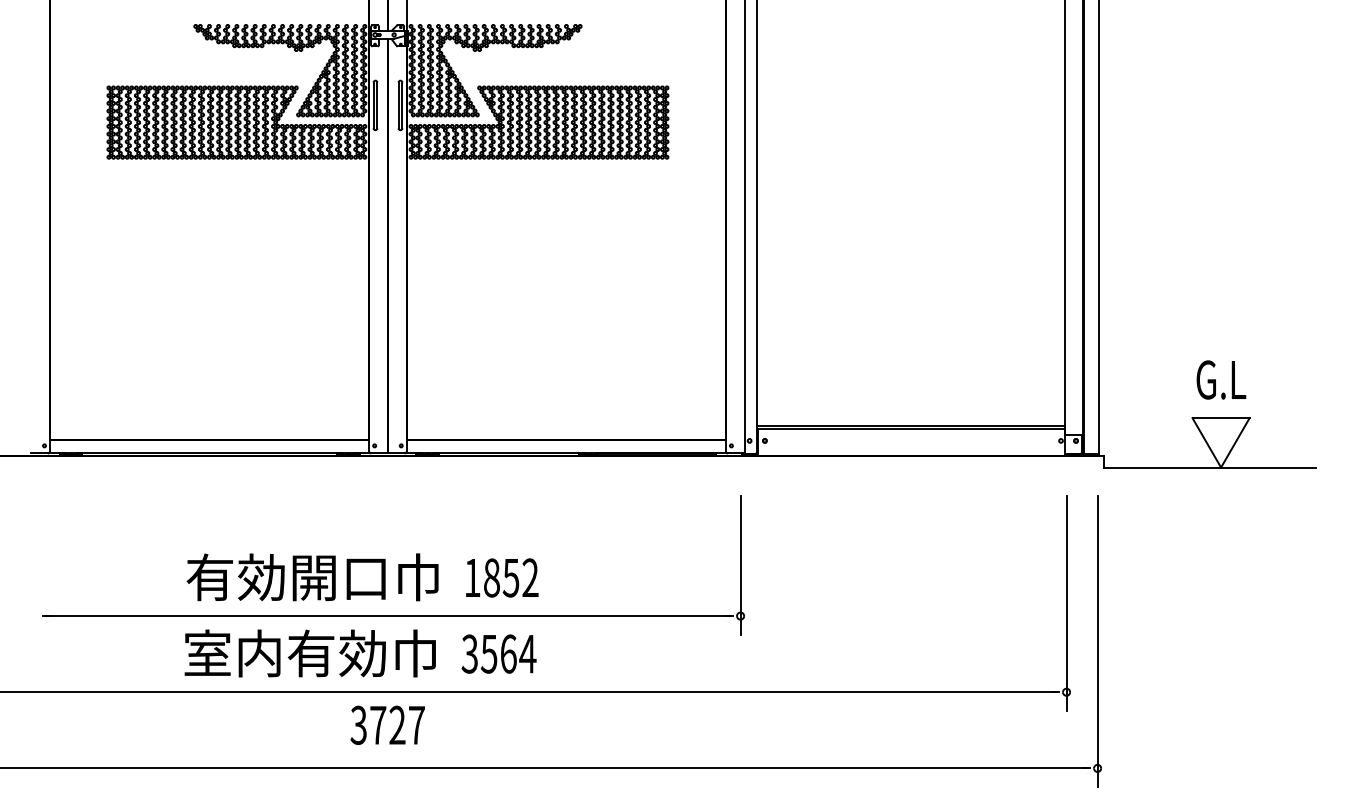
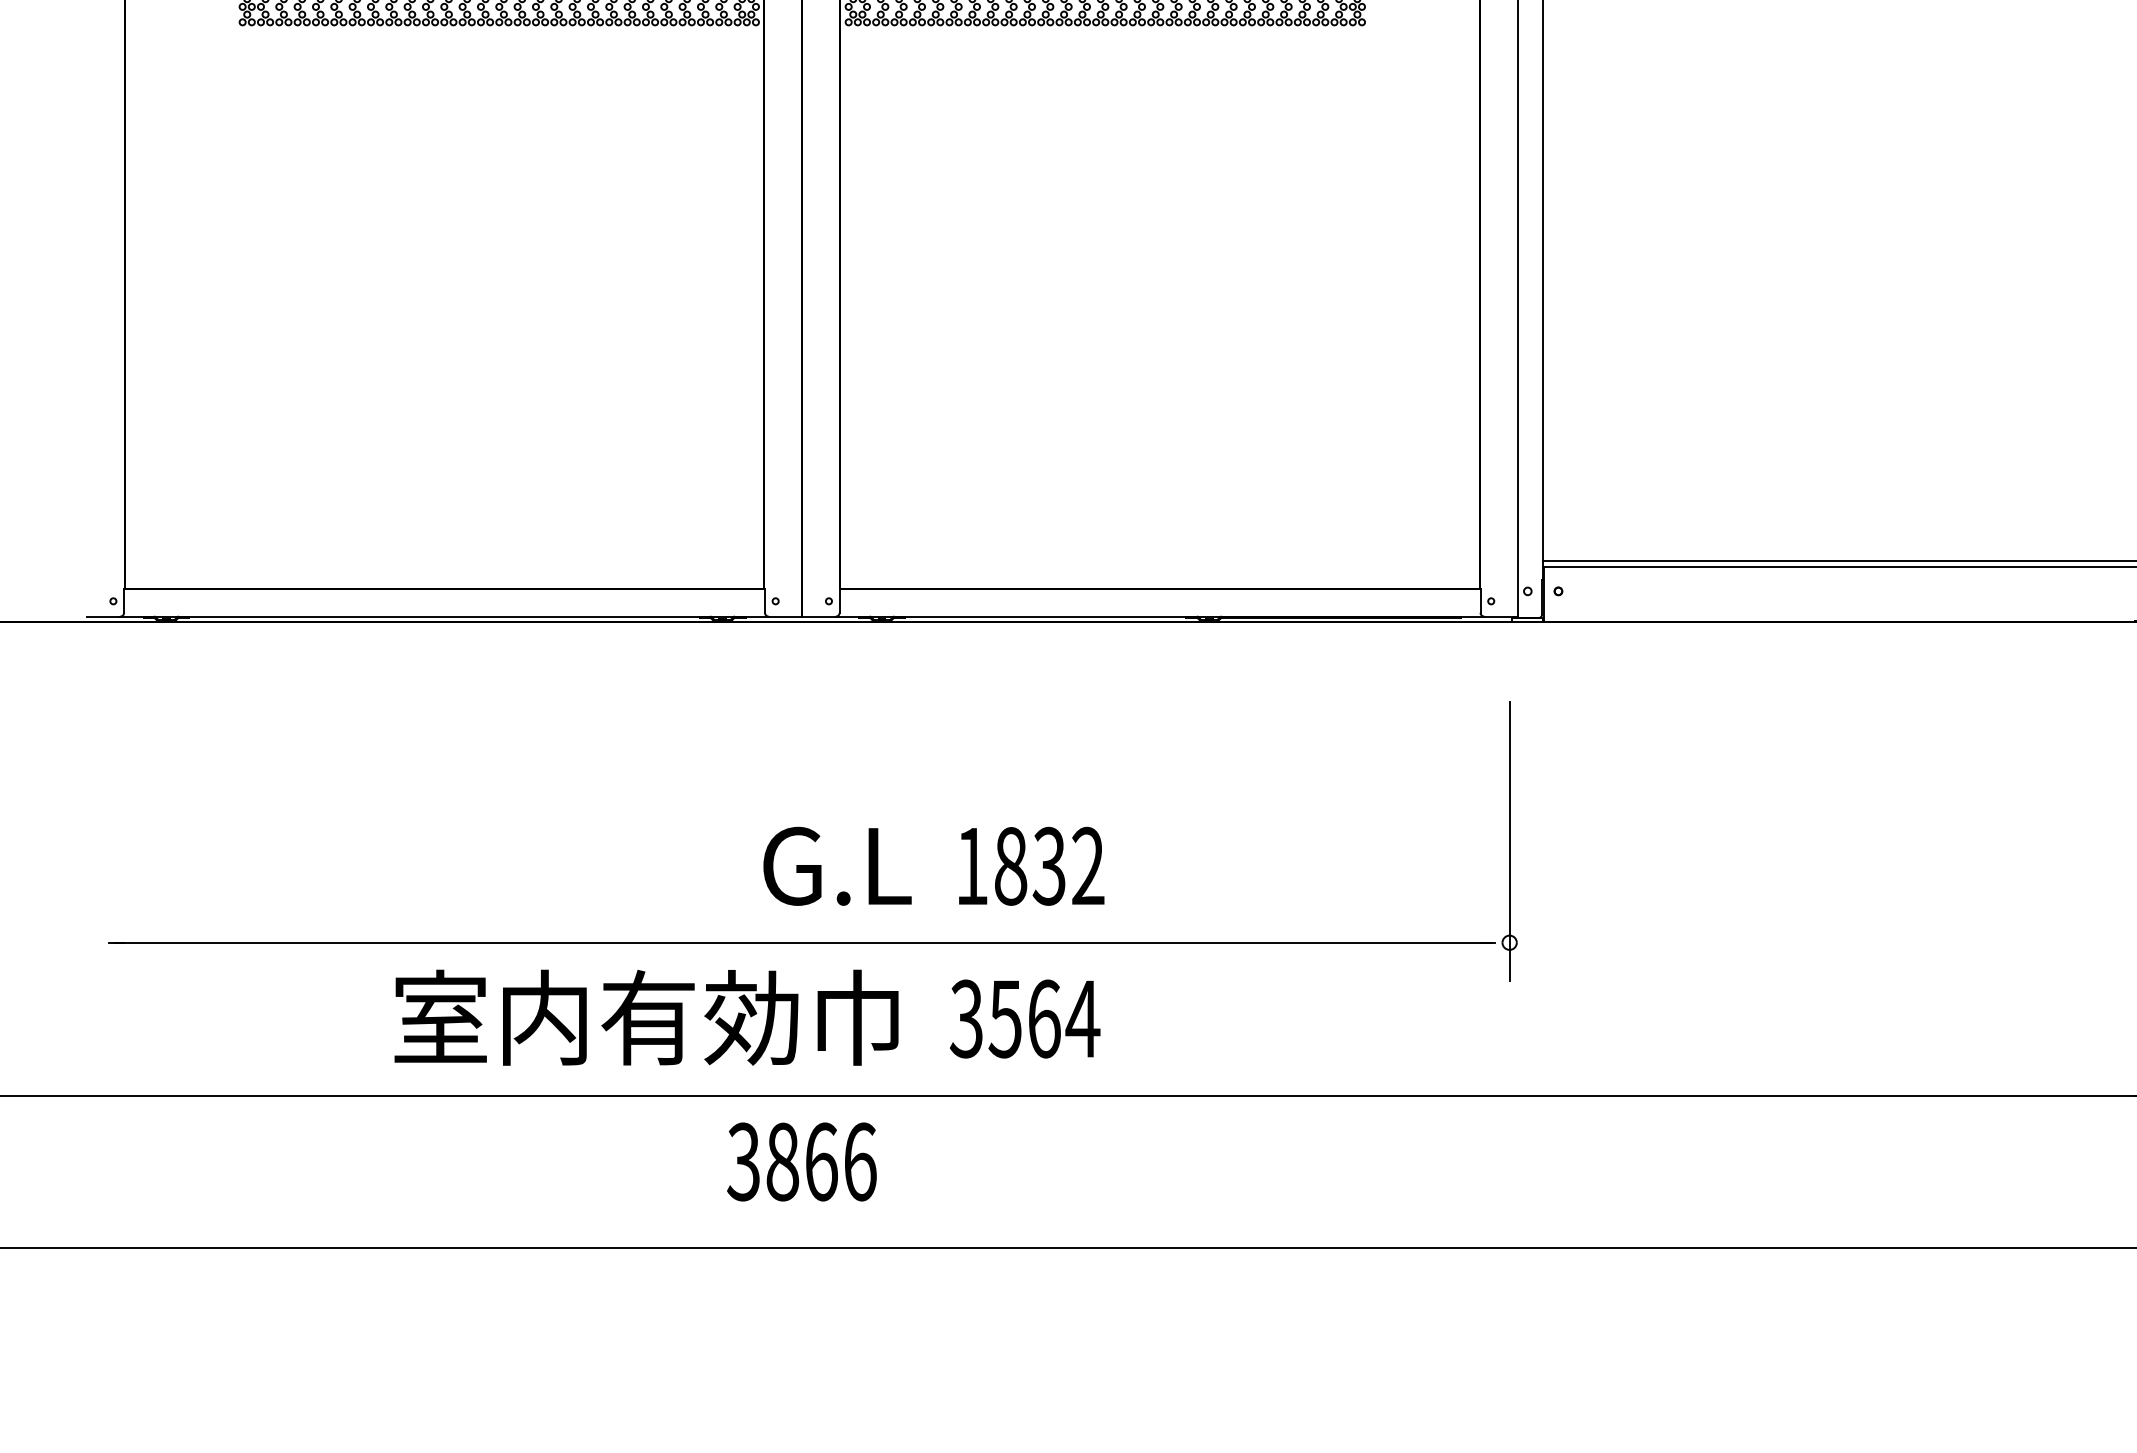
text: (314, 577) -> (654, 865), 有効開口巾 -> G.L
text: (511, 577) -> (1050, 865), 1852 -> 1832
text: (397, 725) -> (821, 1162), 3727 -> 3866

